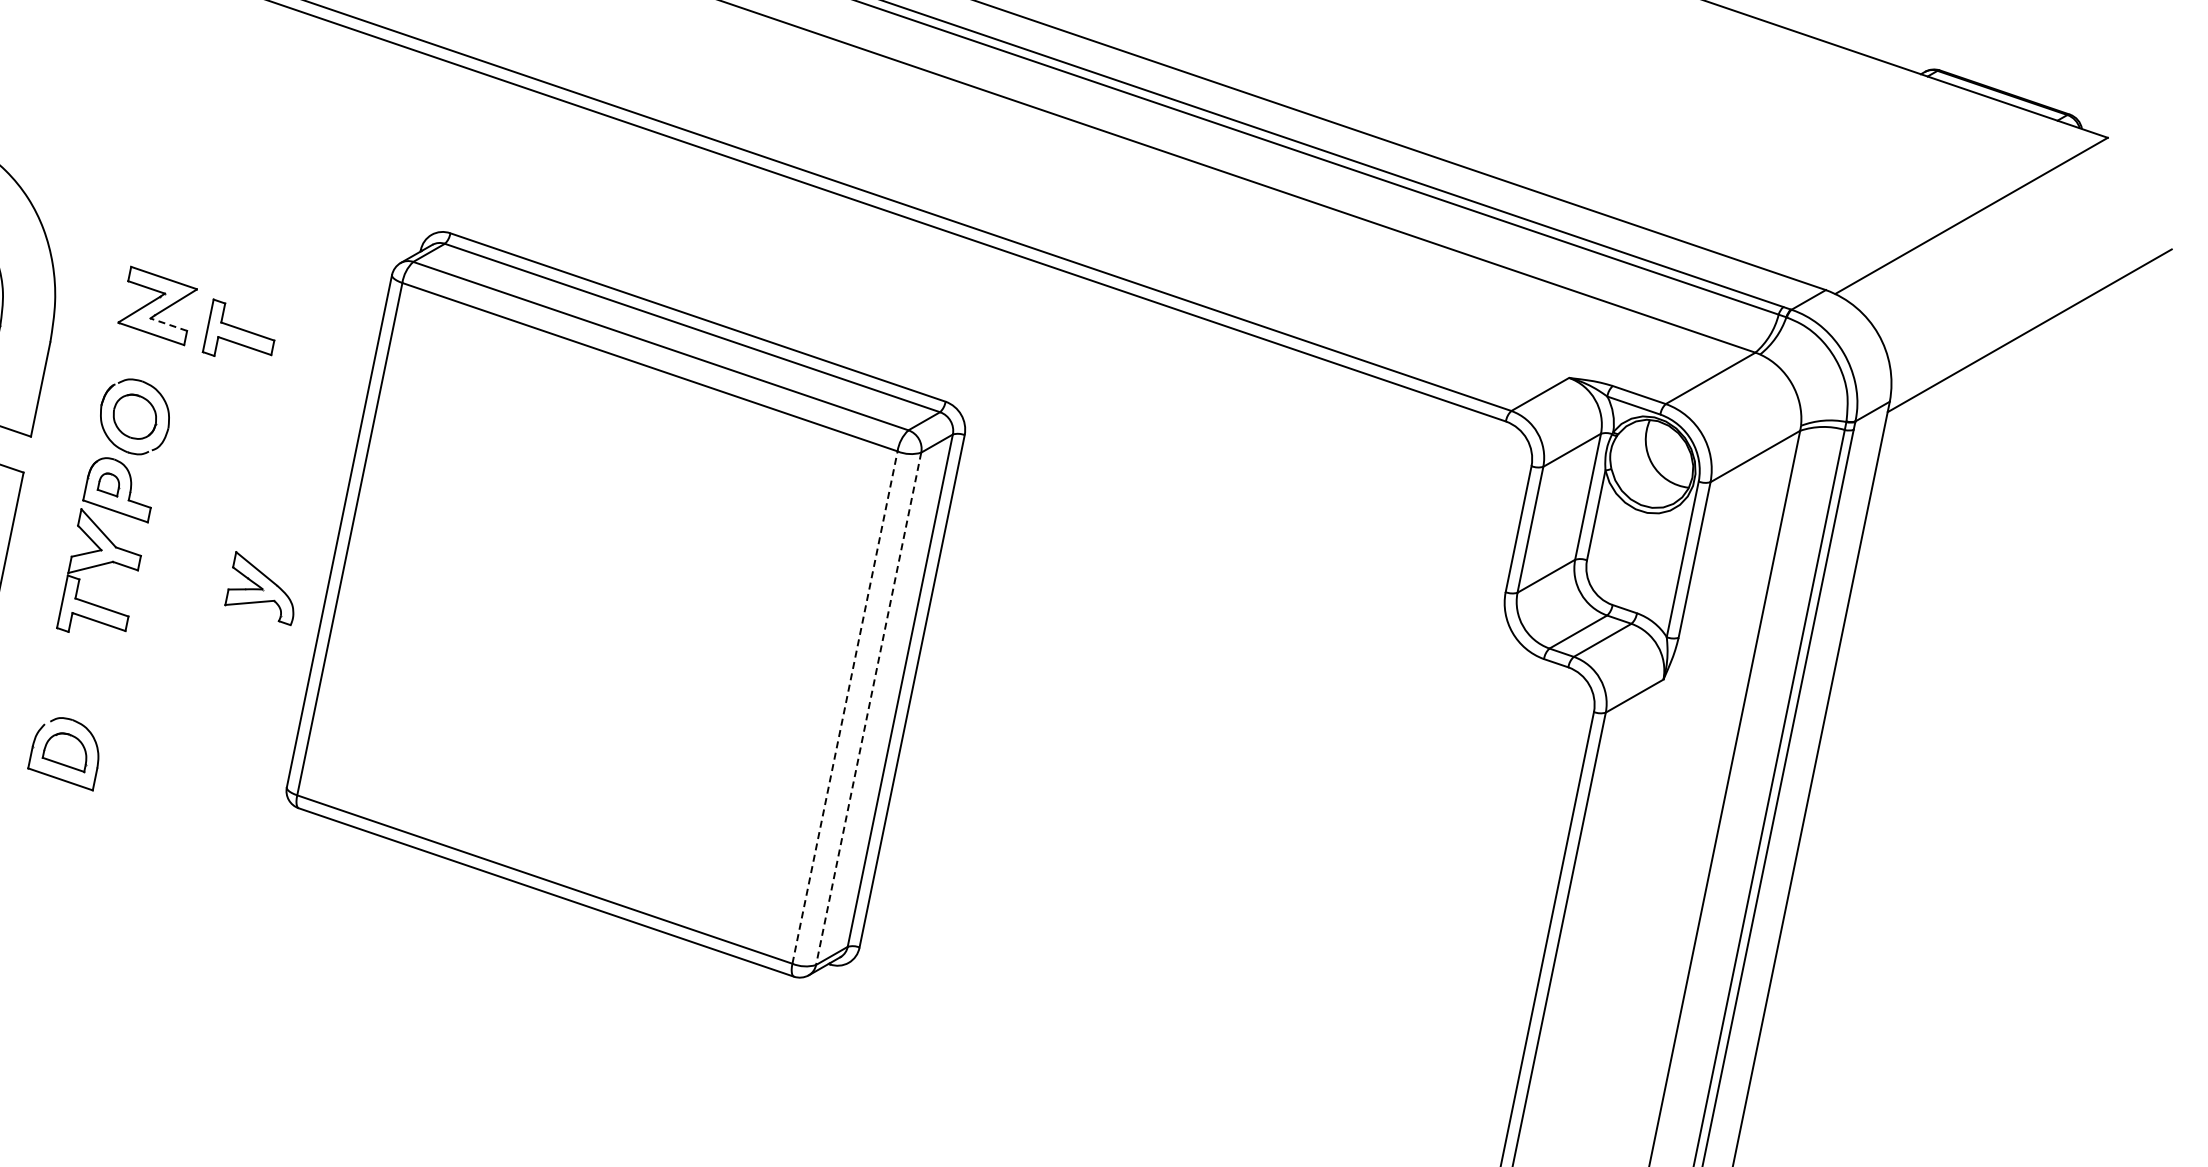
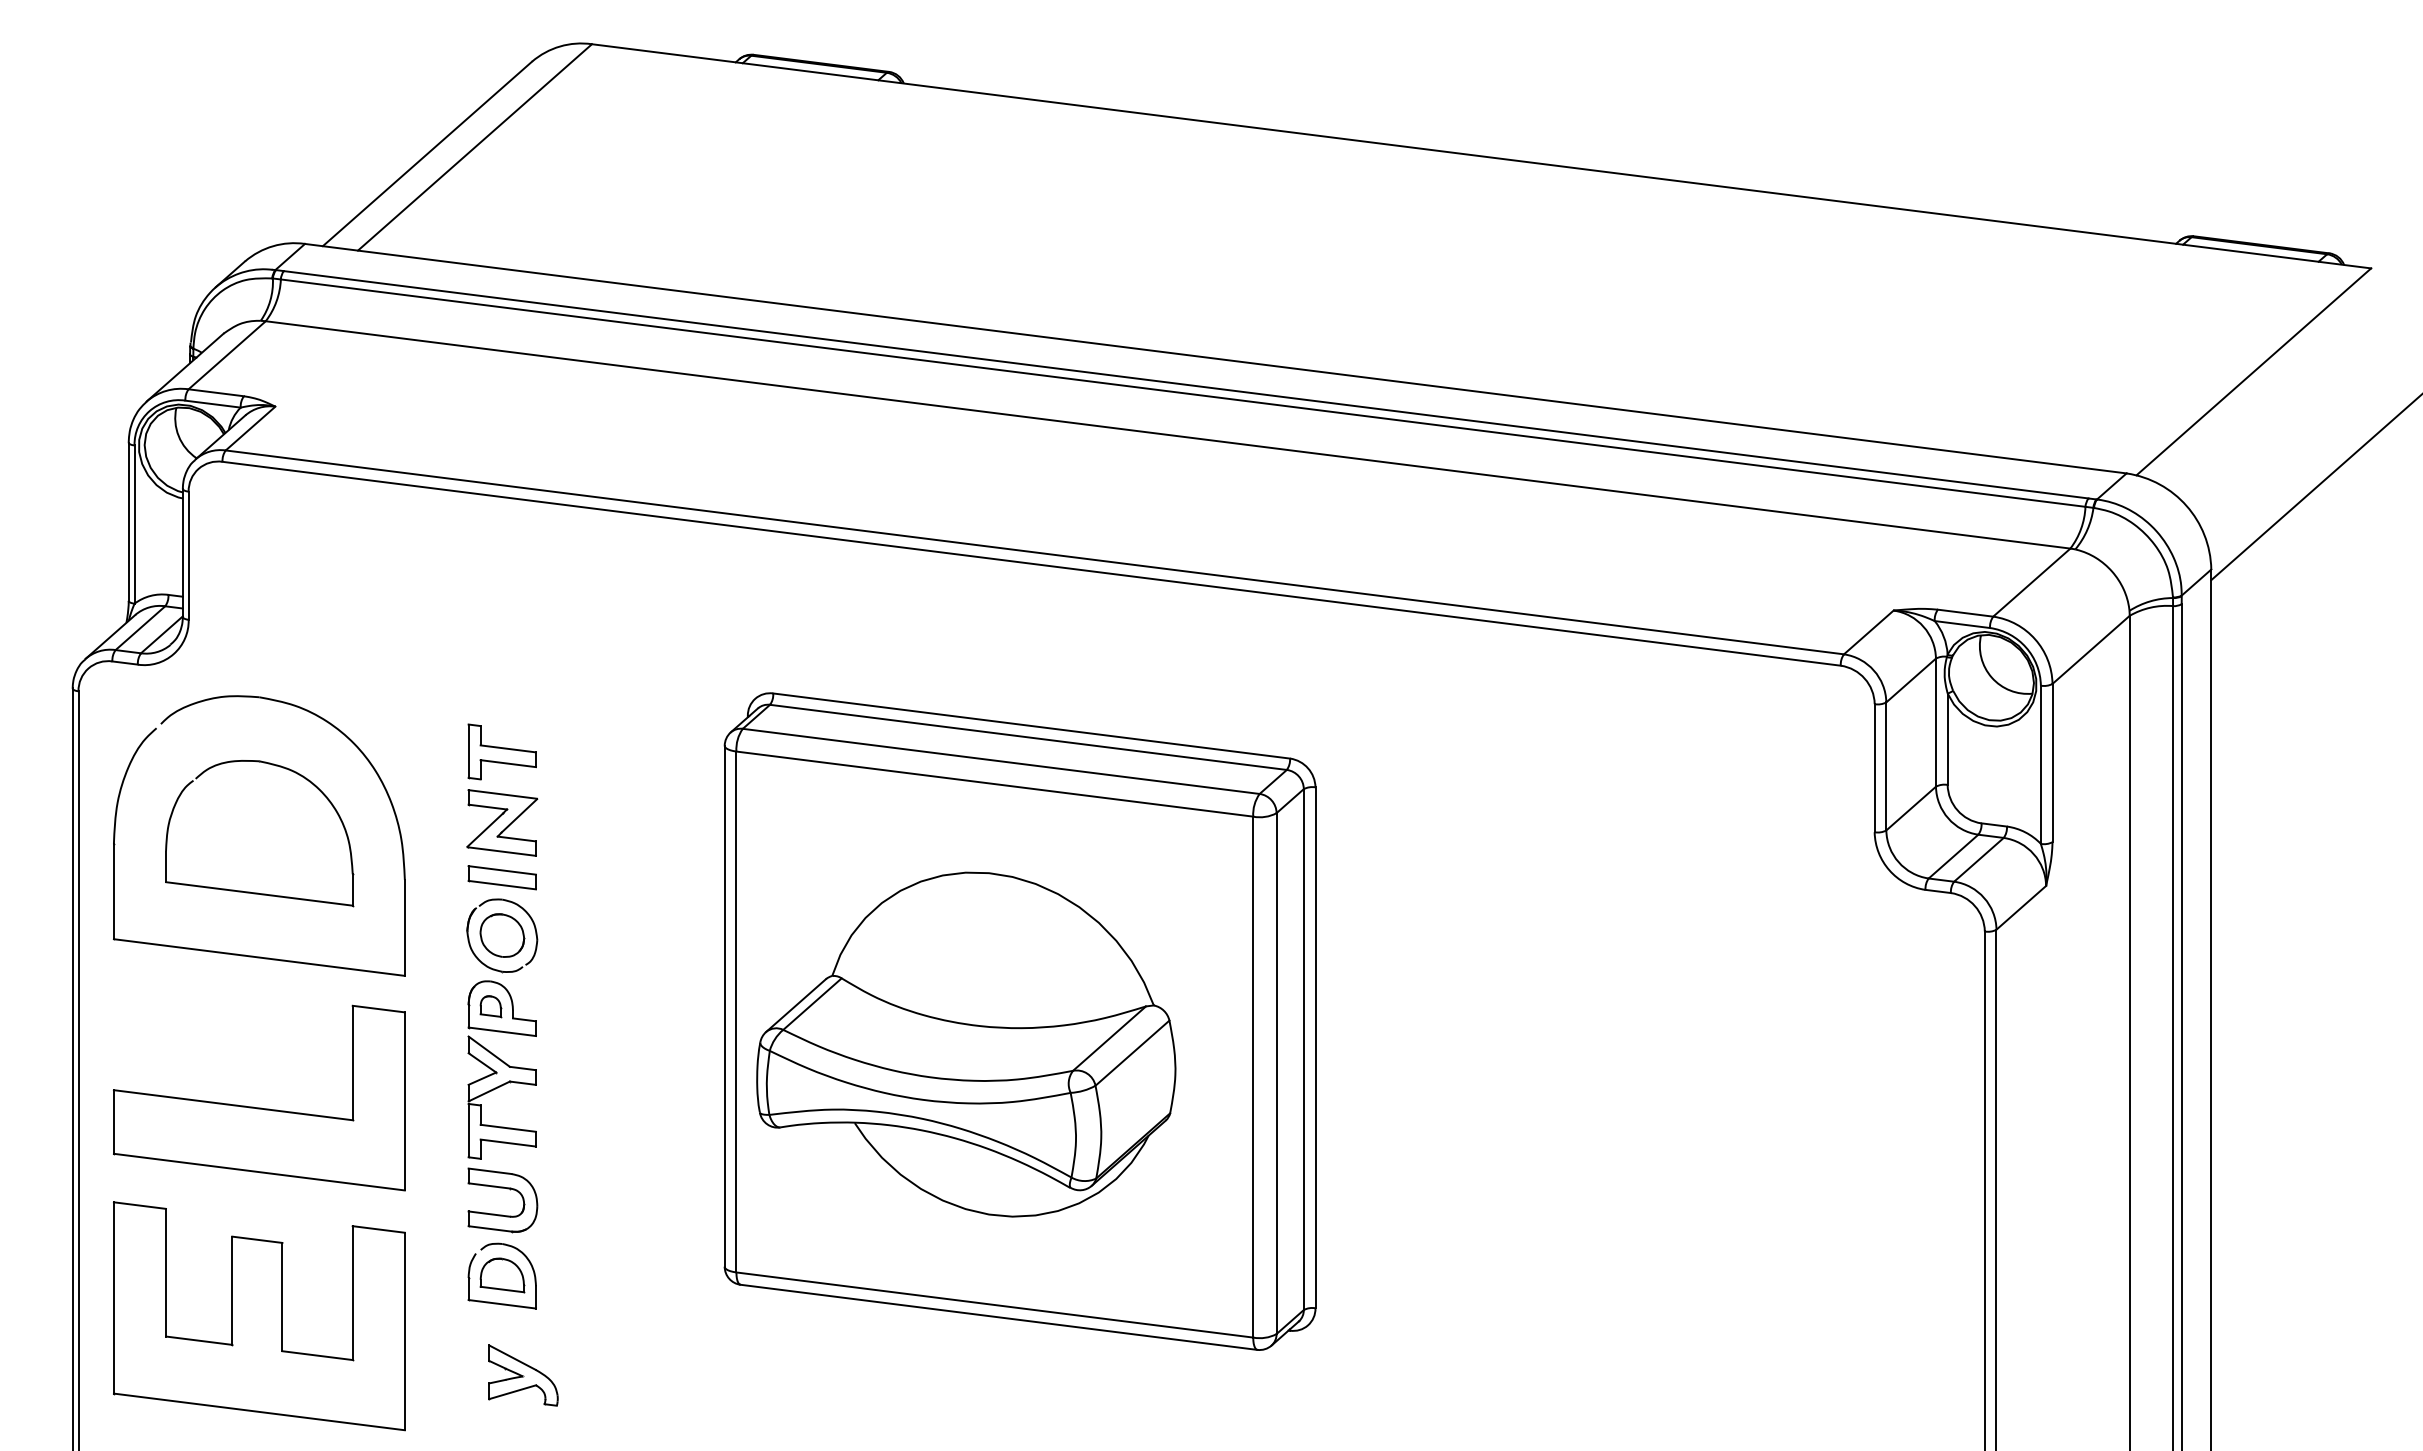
line: (168, 324) -> (516, 838), dashed -> solid
part: (240, 332) -> (501, 751), moved
part: (145, 359) -> (501, 877), added
part: (263, 588) -> (523, 1375), moved
part: (569, 617) -> (966, 1044), added
part: (84, 665) -> (502, 1188), added
line: (845, 706) -> (1253, 1076), dashed -> solid
line: (868, 709) -> (1276, 1074), dashed -> solid

